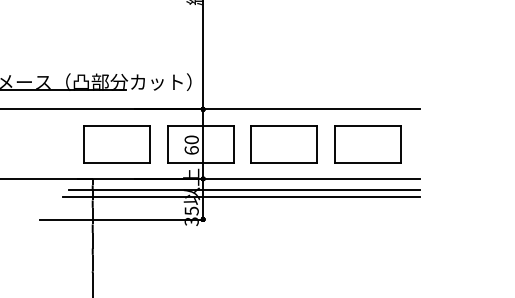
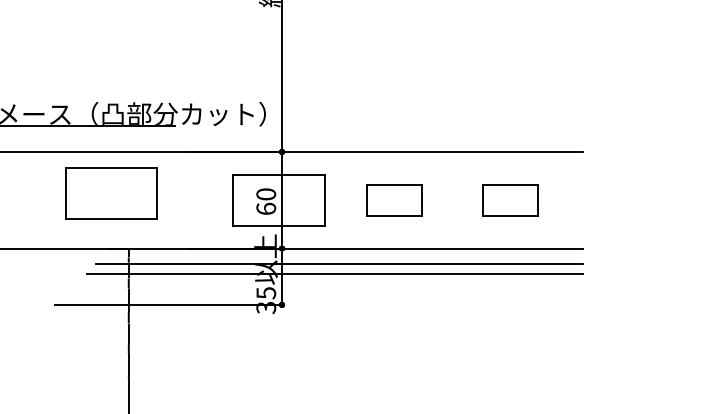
part: (116, 144) -> (110, 193), moved
part: (283, 144) -> (393, 200), size x0.6
part: (367, 144) -> (510, 200), size x0.6

